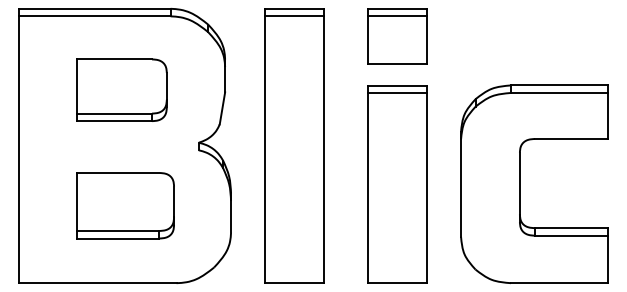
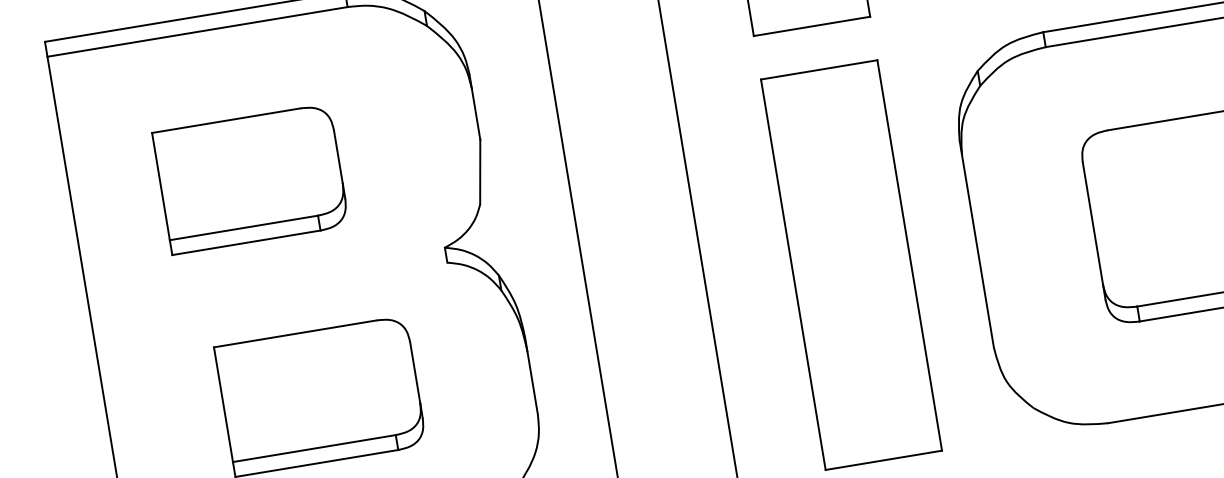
part: (121, 89) -> (249, 177), moved
line: (397, 93) -> (821, 85), removed

